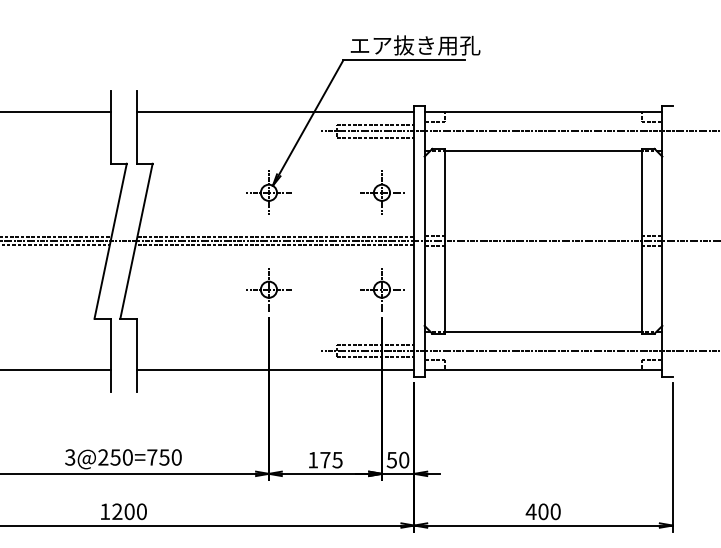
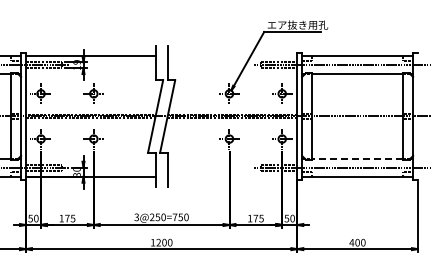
line: (275, 112) -> (232, 56), removed
line: (543, 331) -> (357, 158), solid -> dashed
line: (275, 369) -> (232, 176), removed

